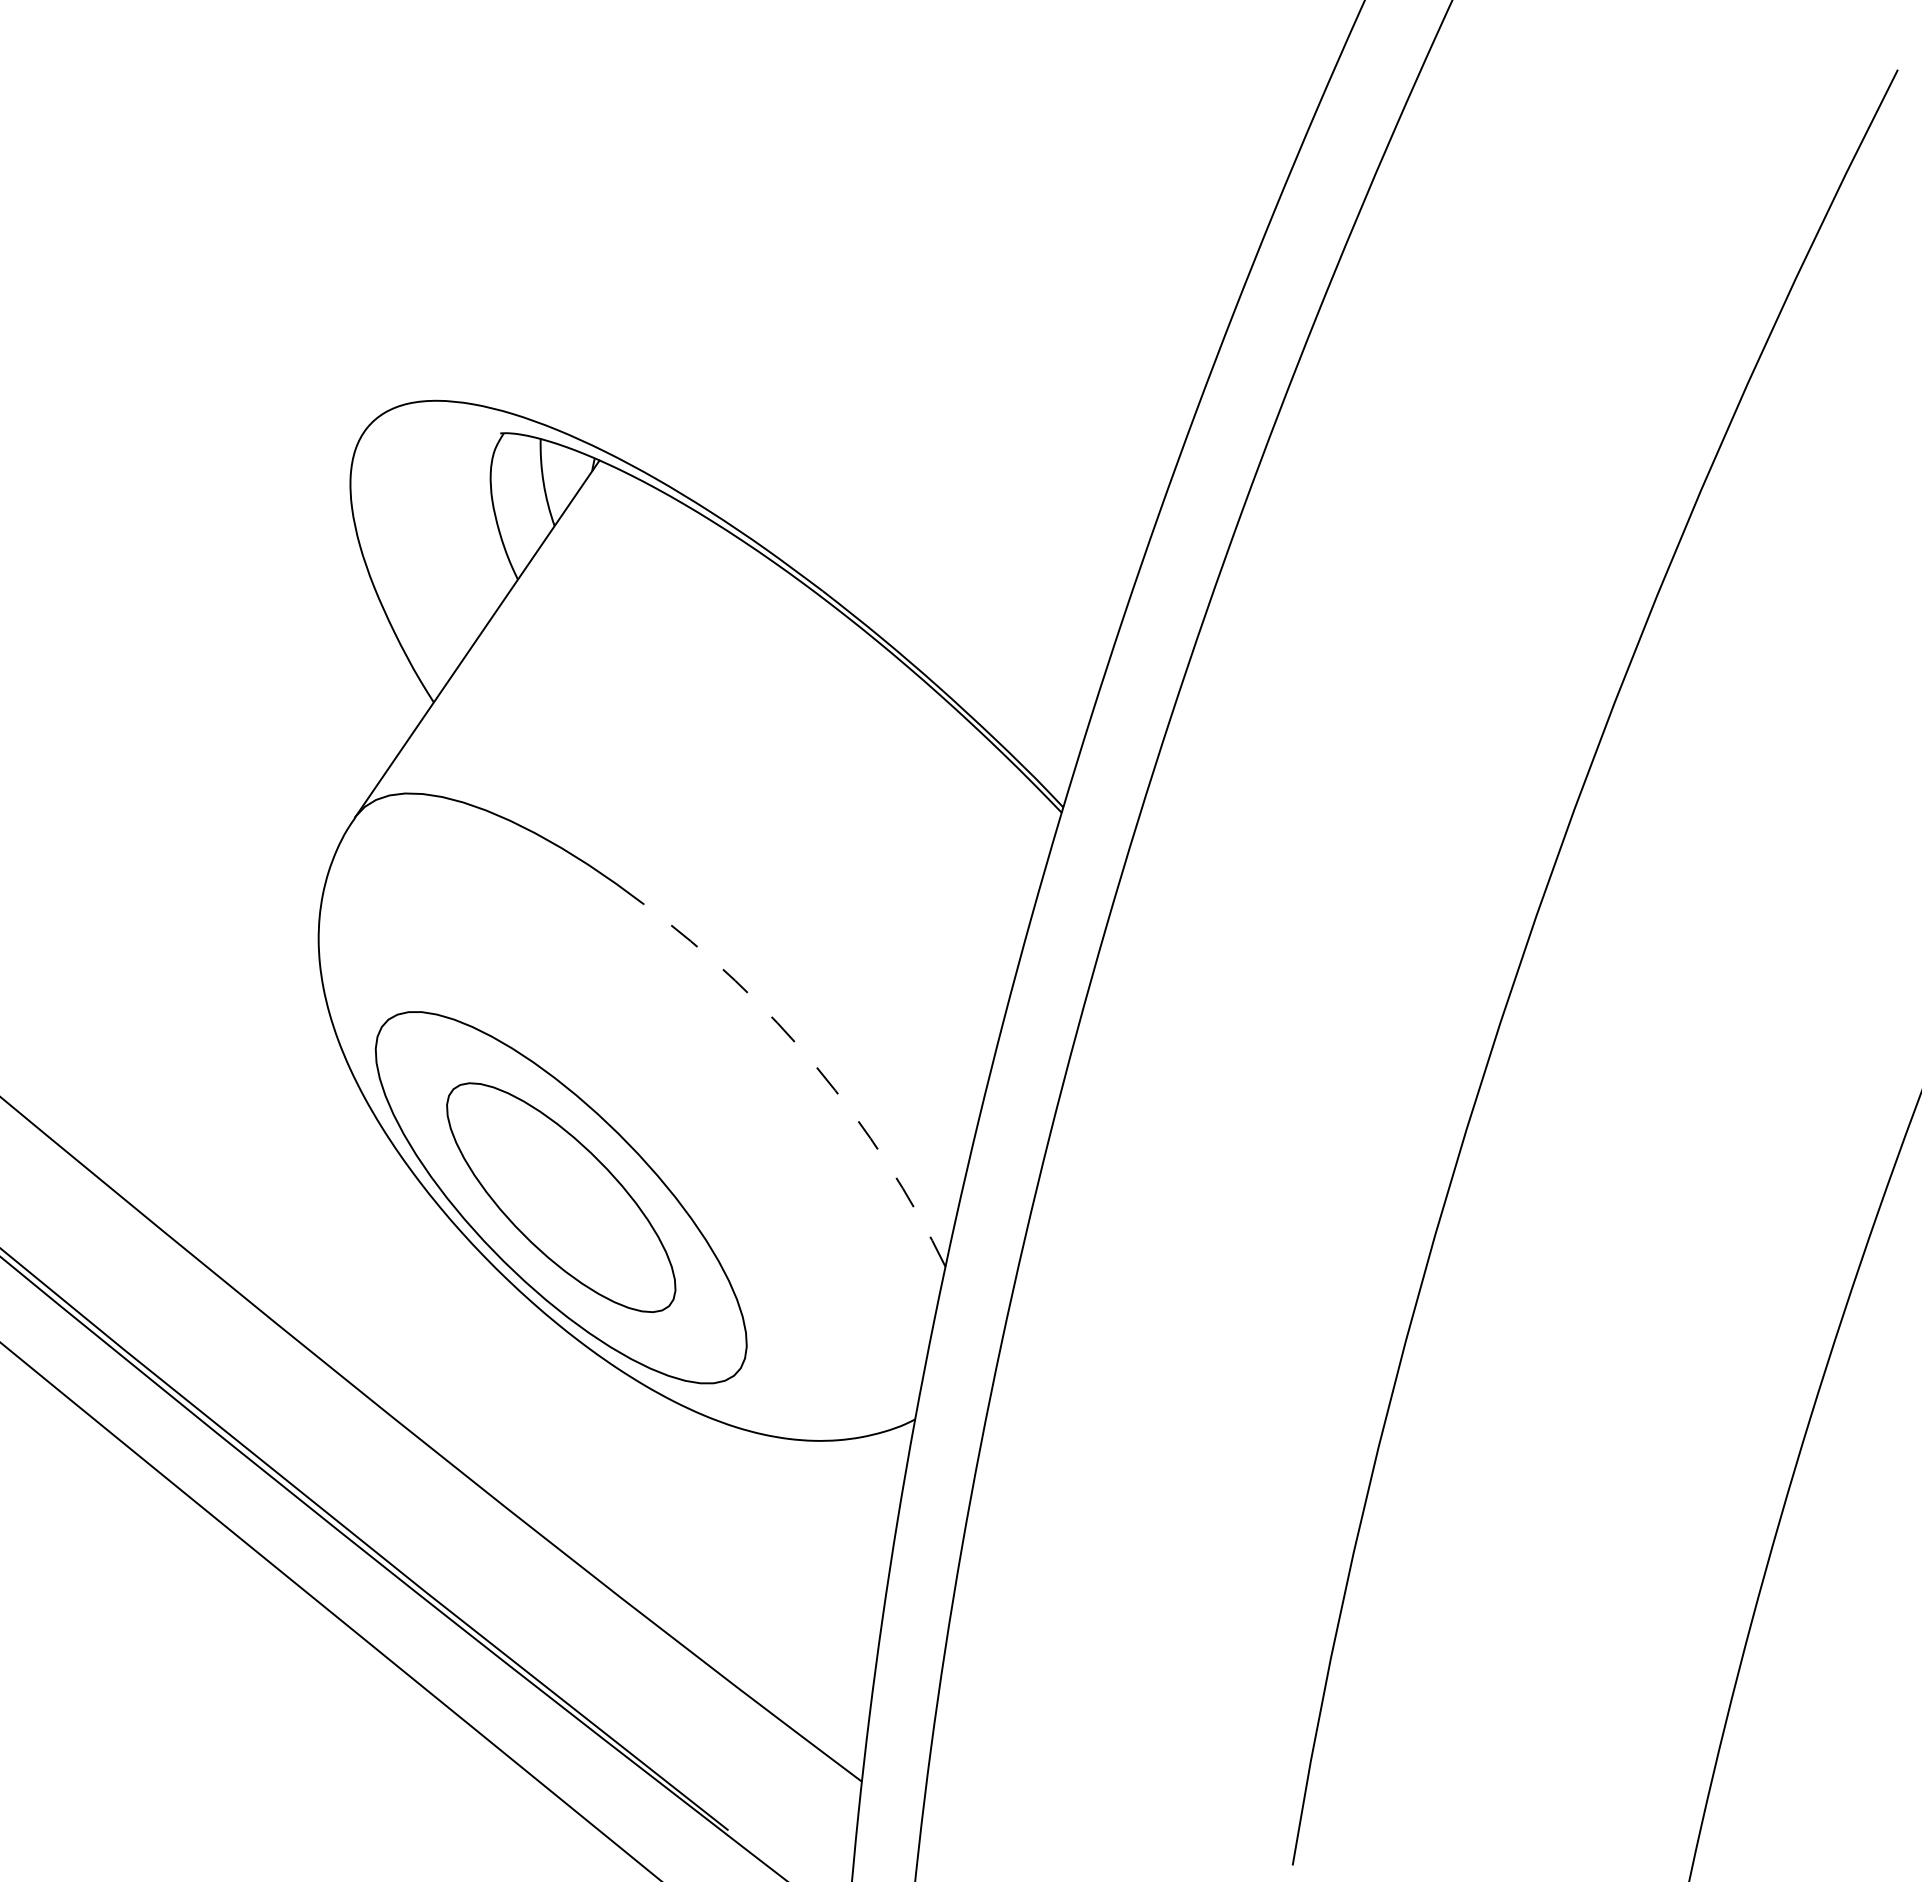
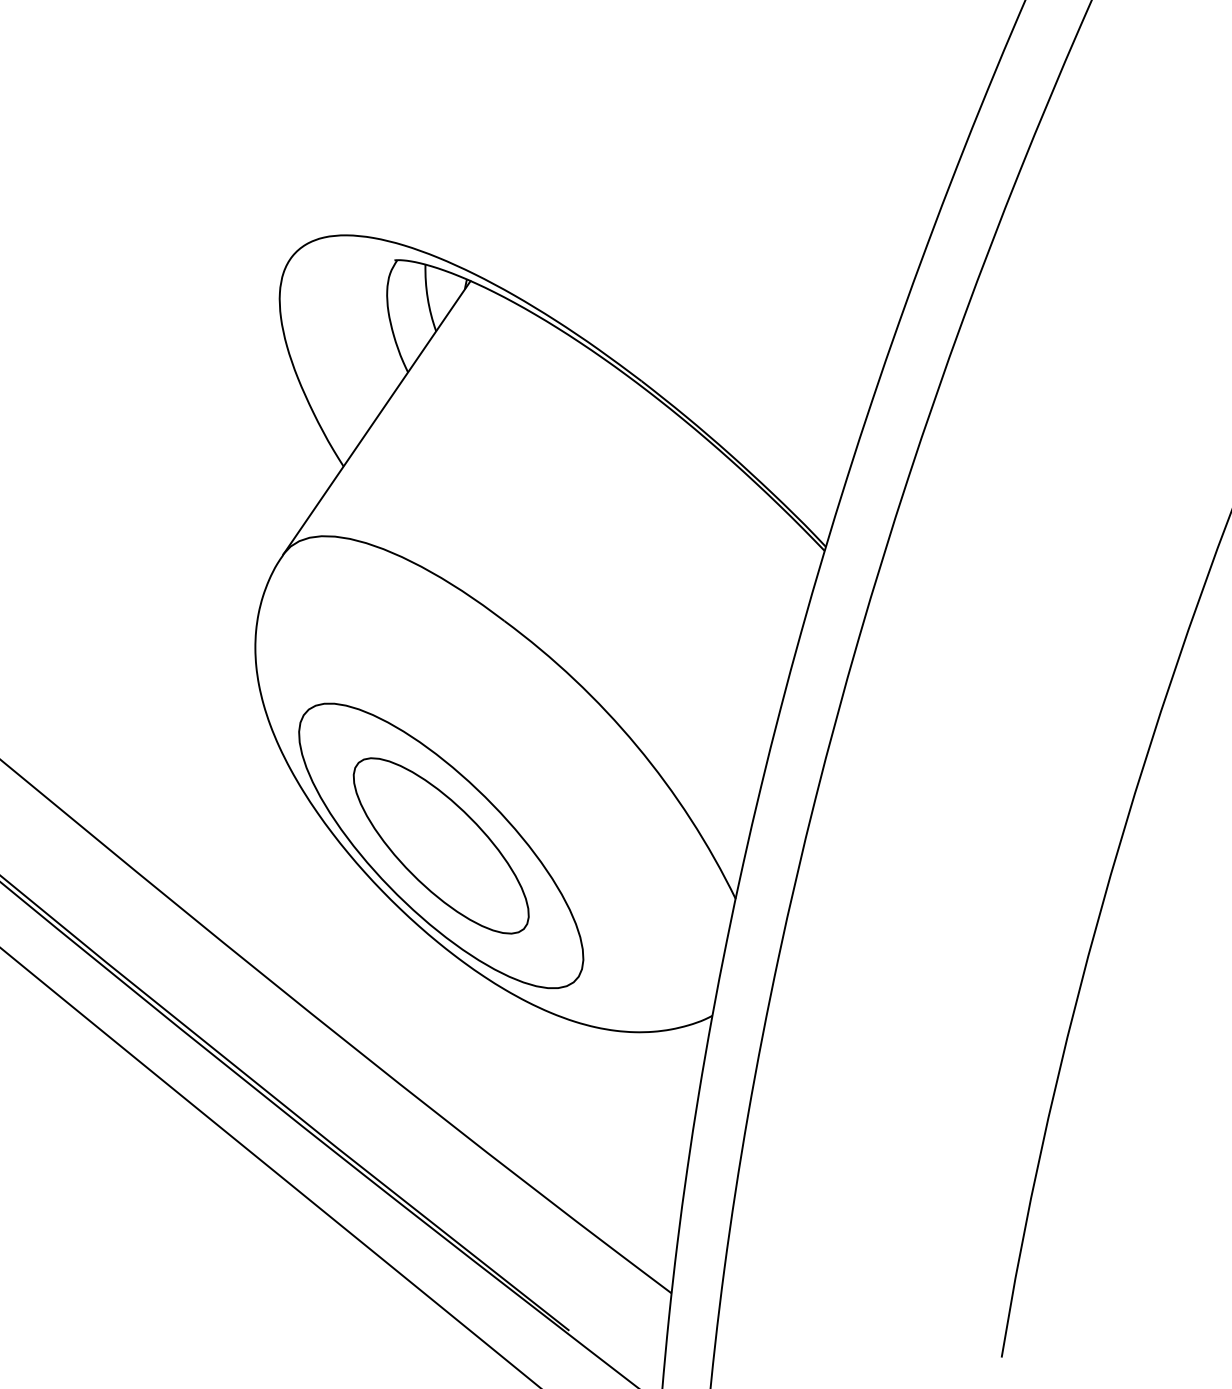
arc: (816, 1067) -> (636, 746), dashed -> solid

